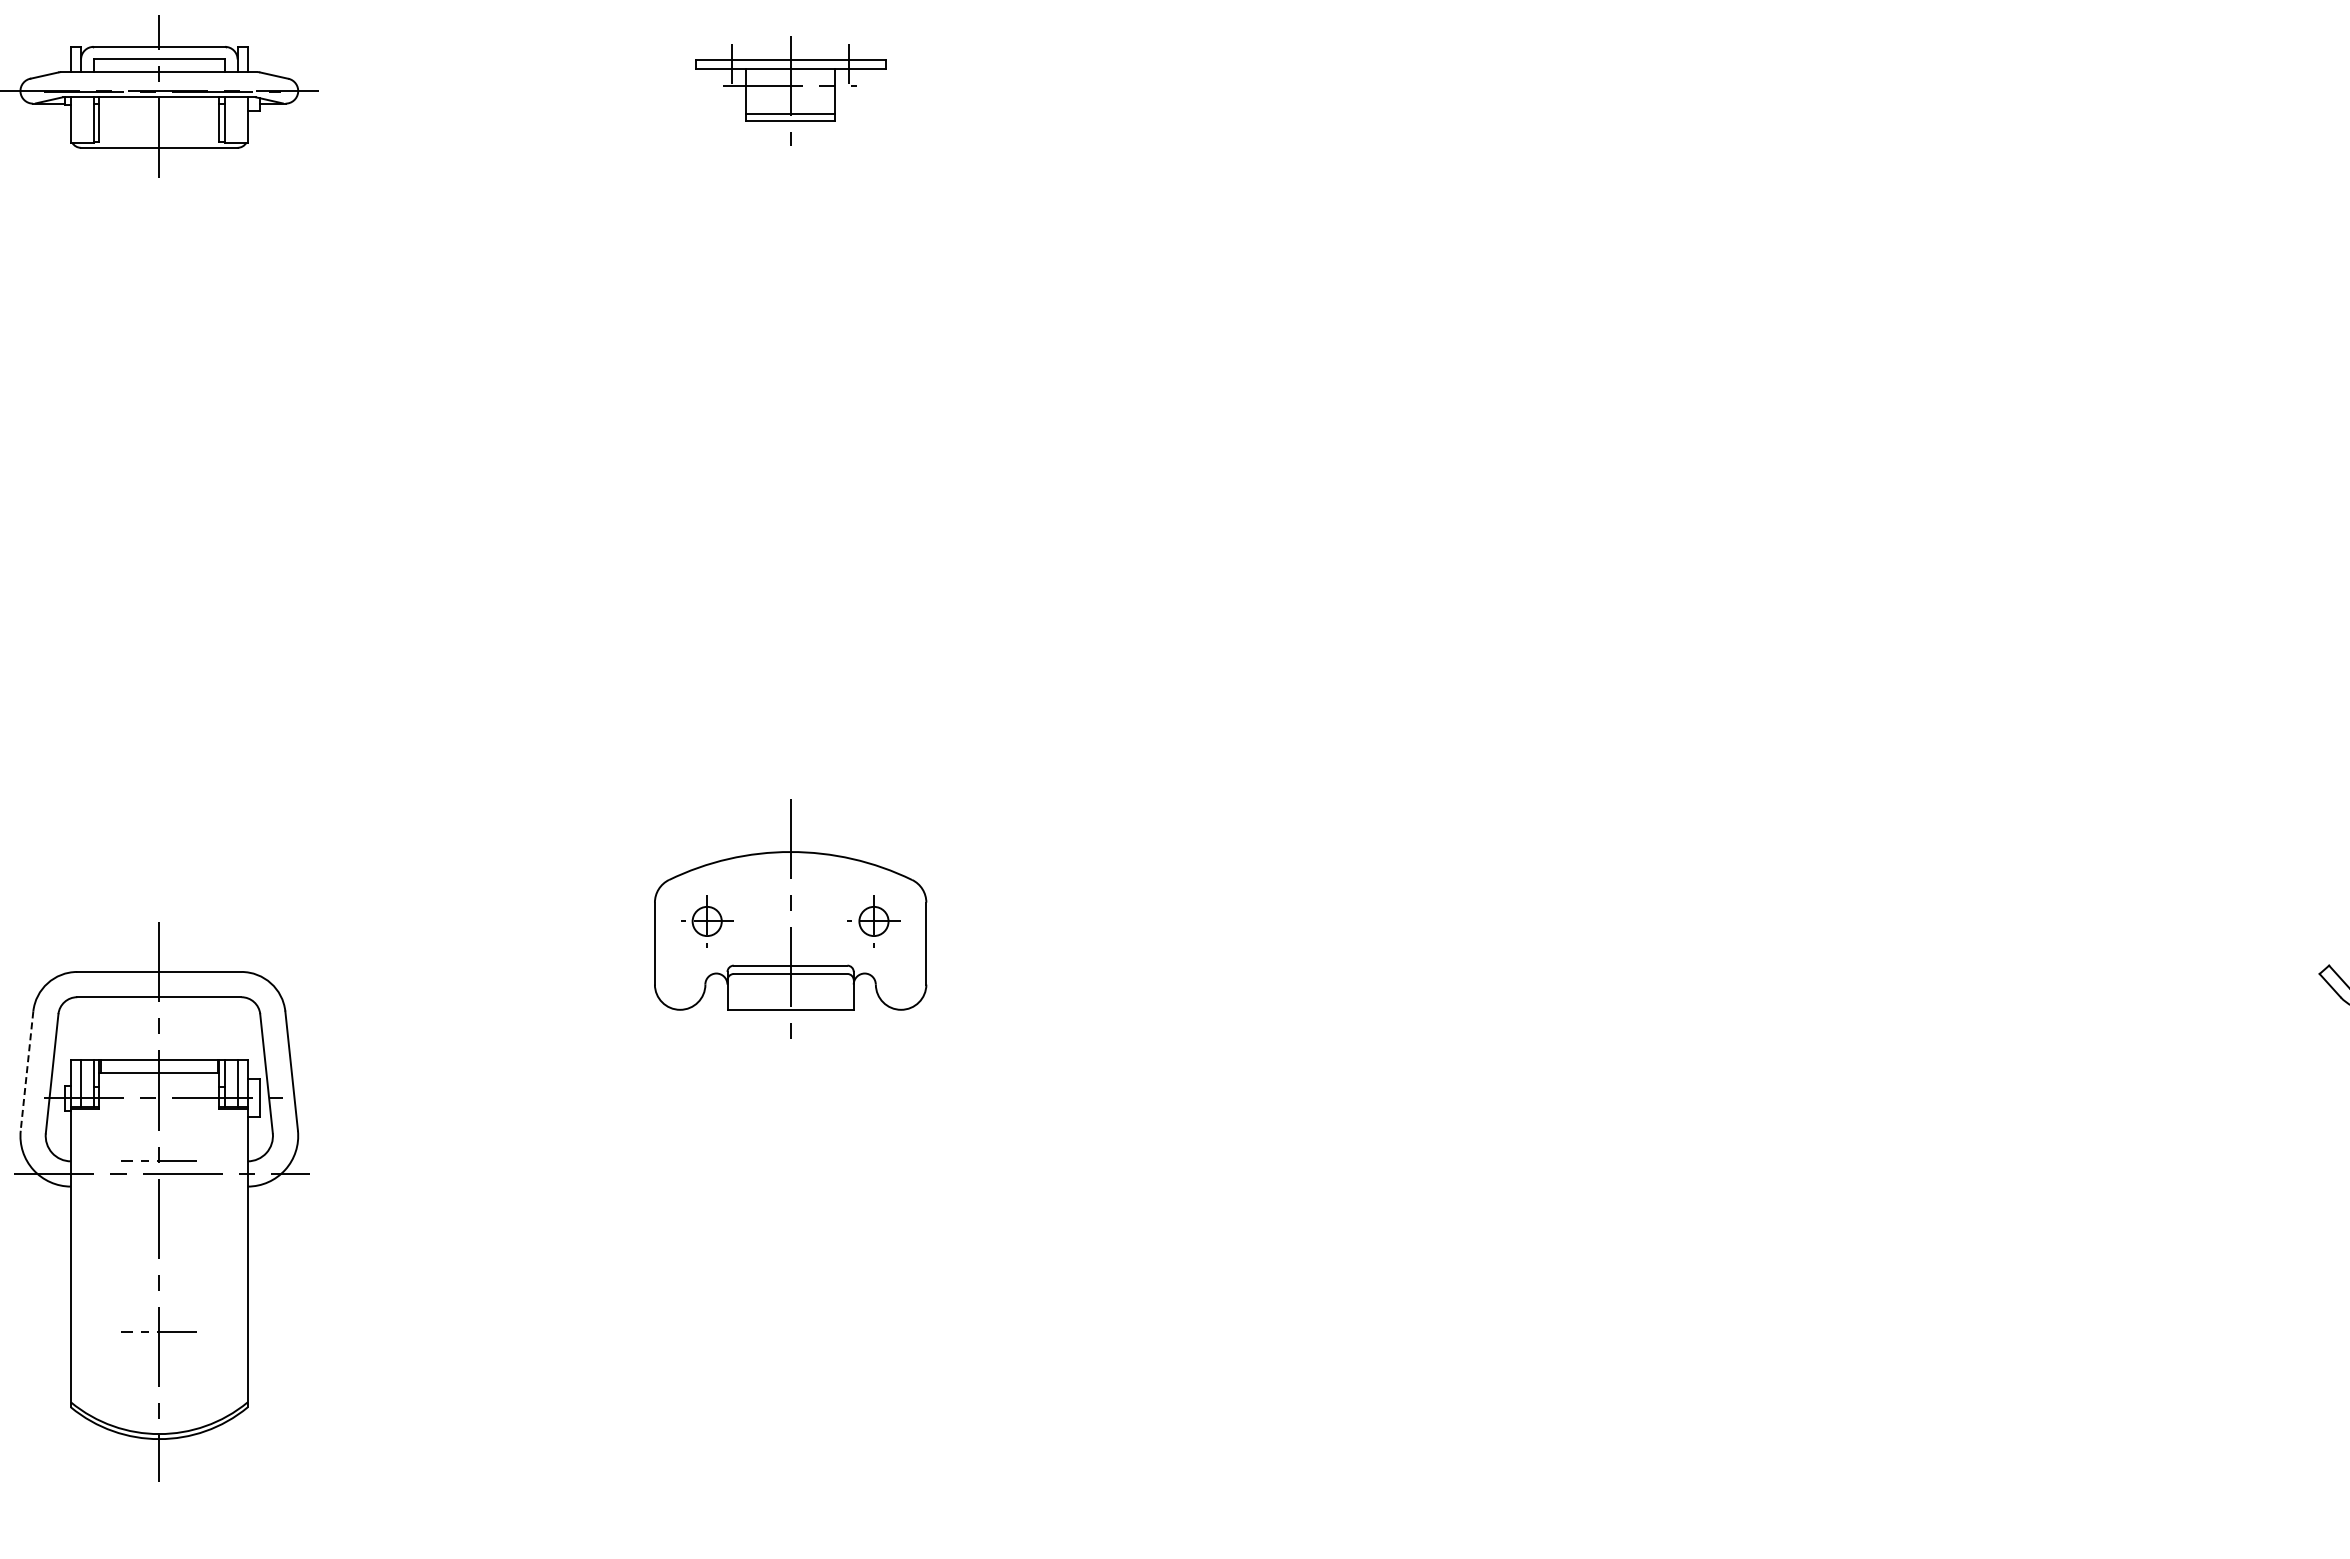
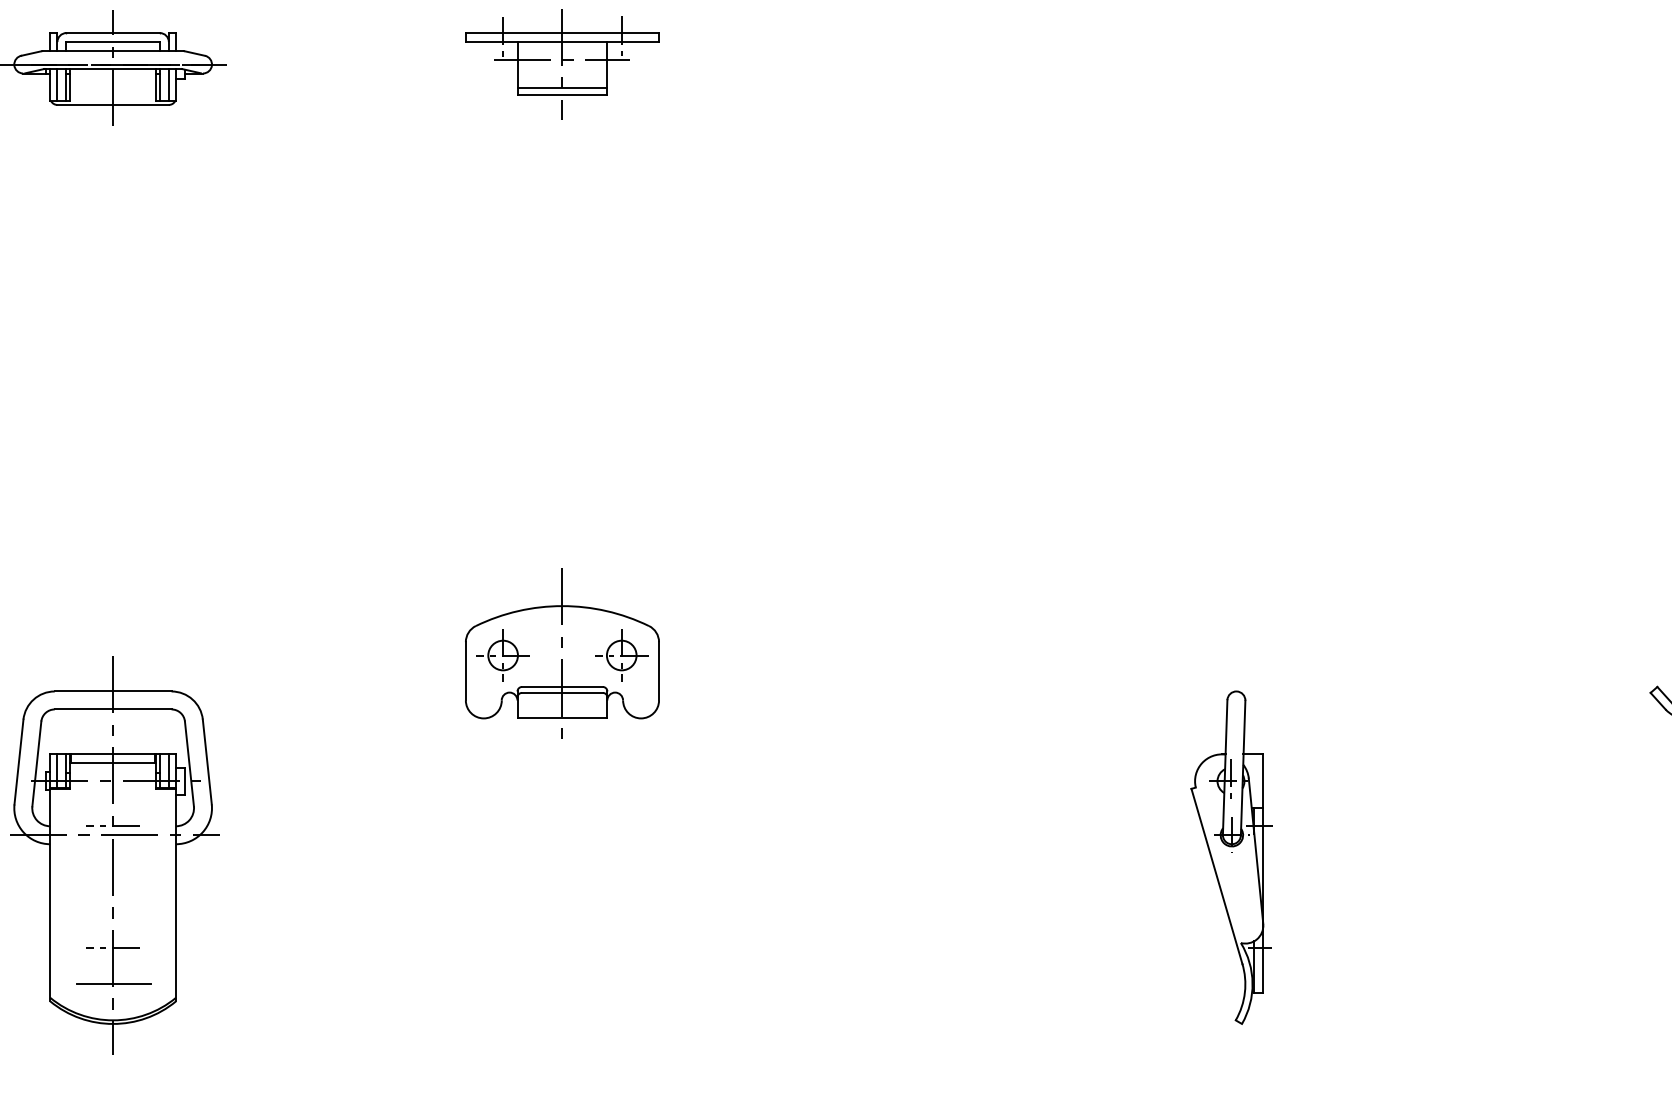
part: (790, 90) -> (562, 64), size x1.43
line: (81, 119) -> (57, 84), added
line: (237, 119) -> (168, 84), added
part: (706, 921) -> (502, 655), size x1.43
part: (873, 921) -> (621, 655), size x1.43
line: (27, 1071) -> (19, 762), dashed -> solid
part: (1730, 1205) -> (1231, 857), added
line: (160, 1383) -> (113, 984), added

